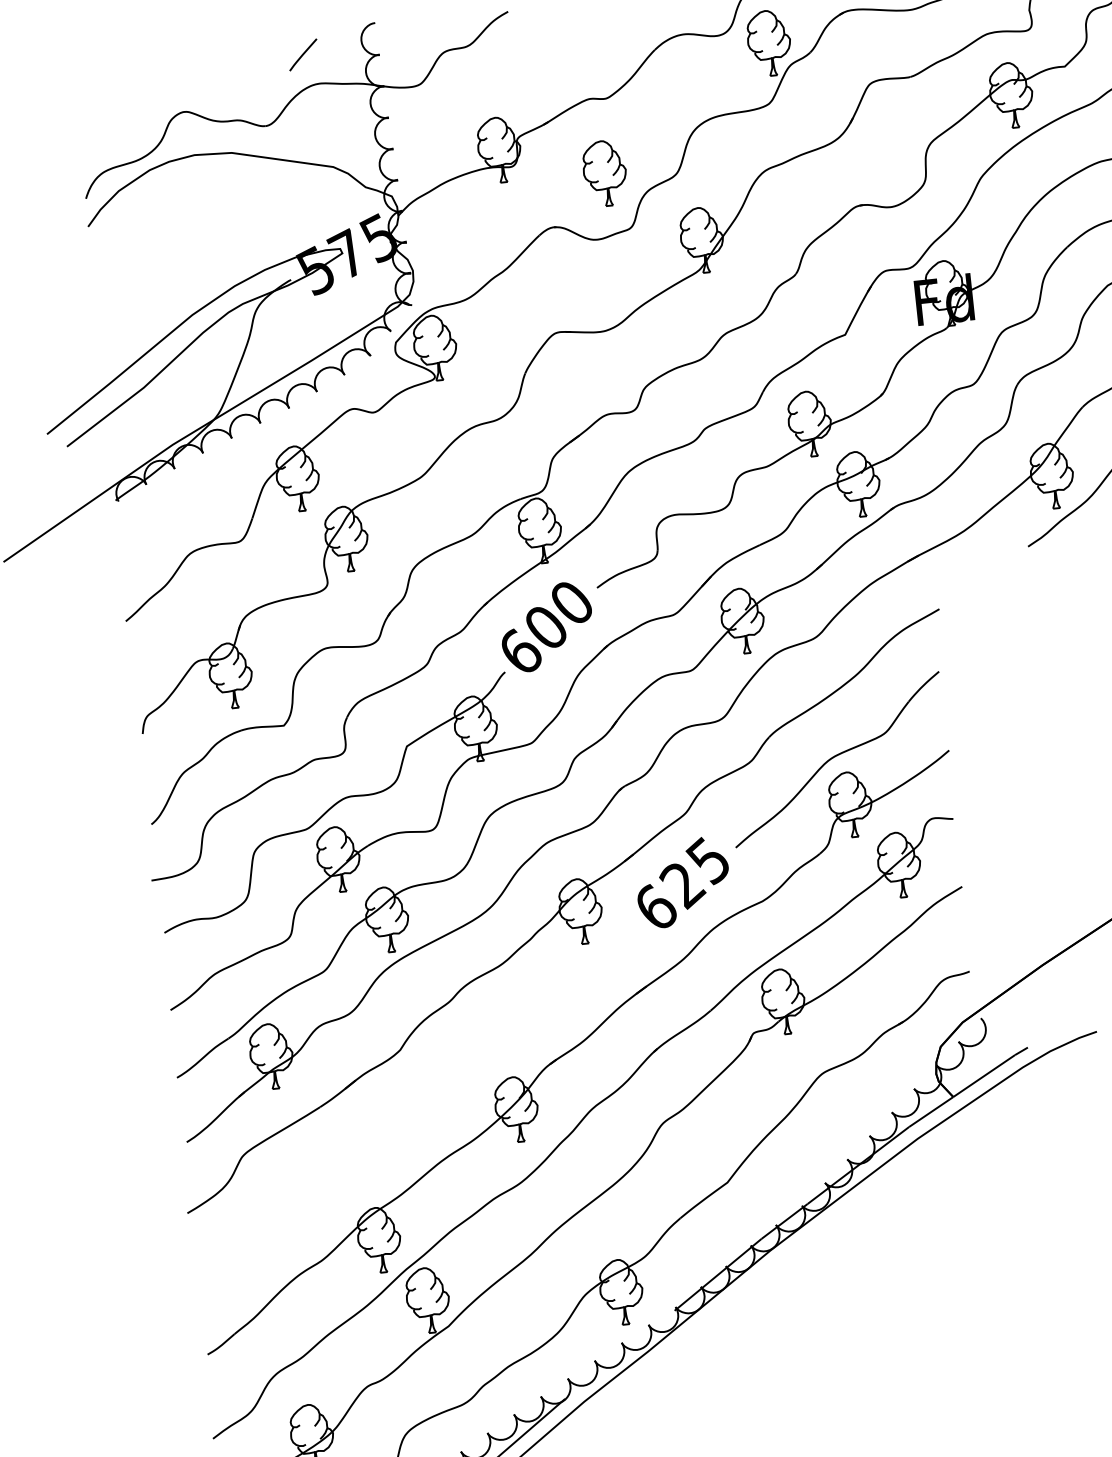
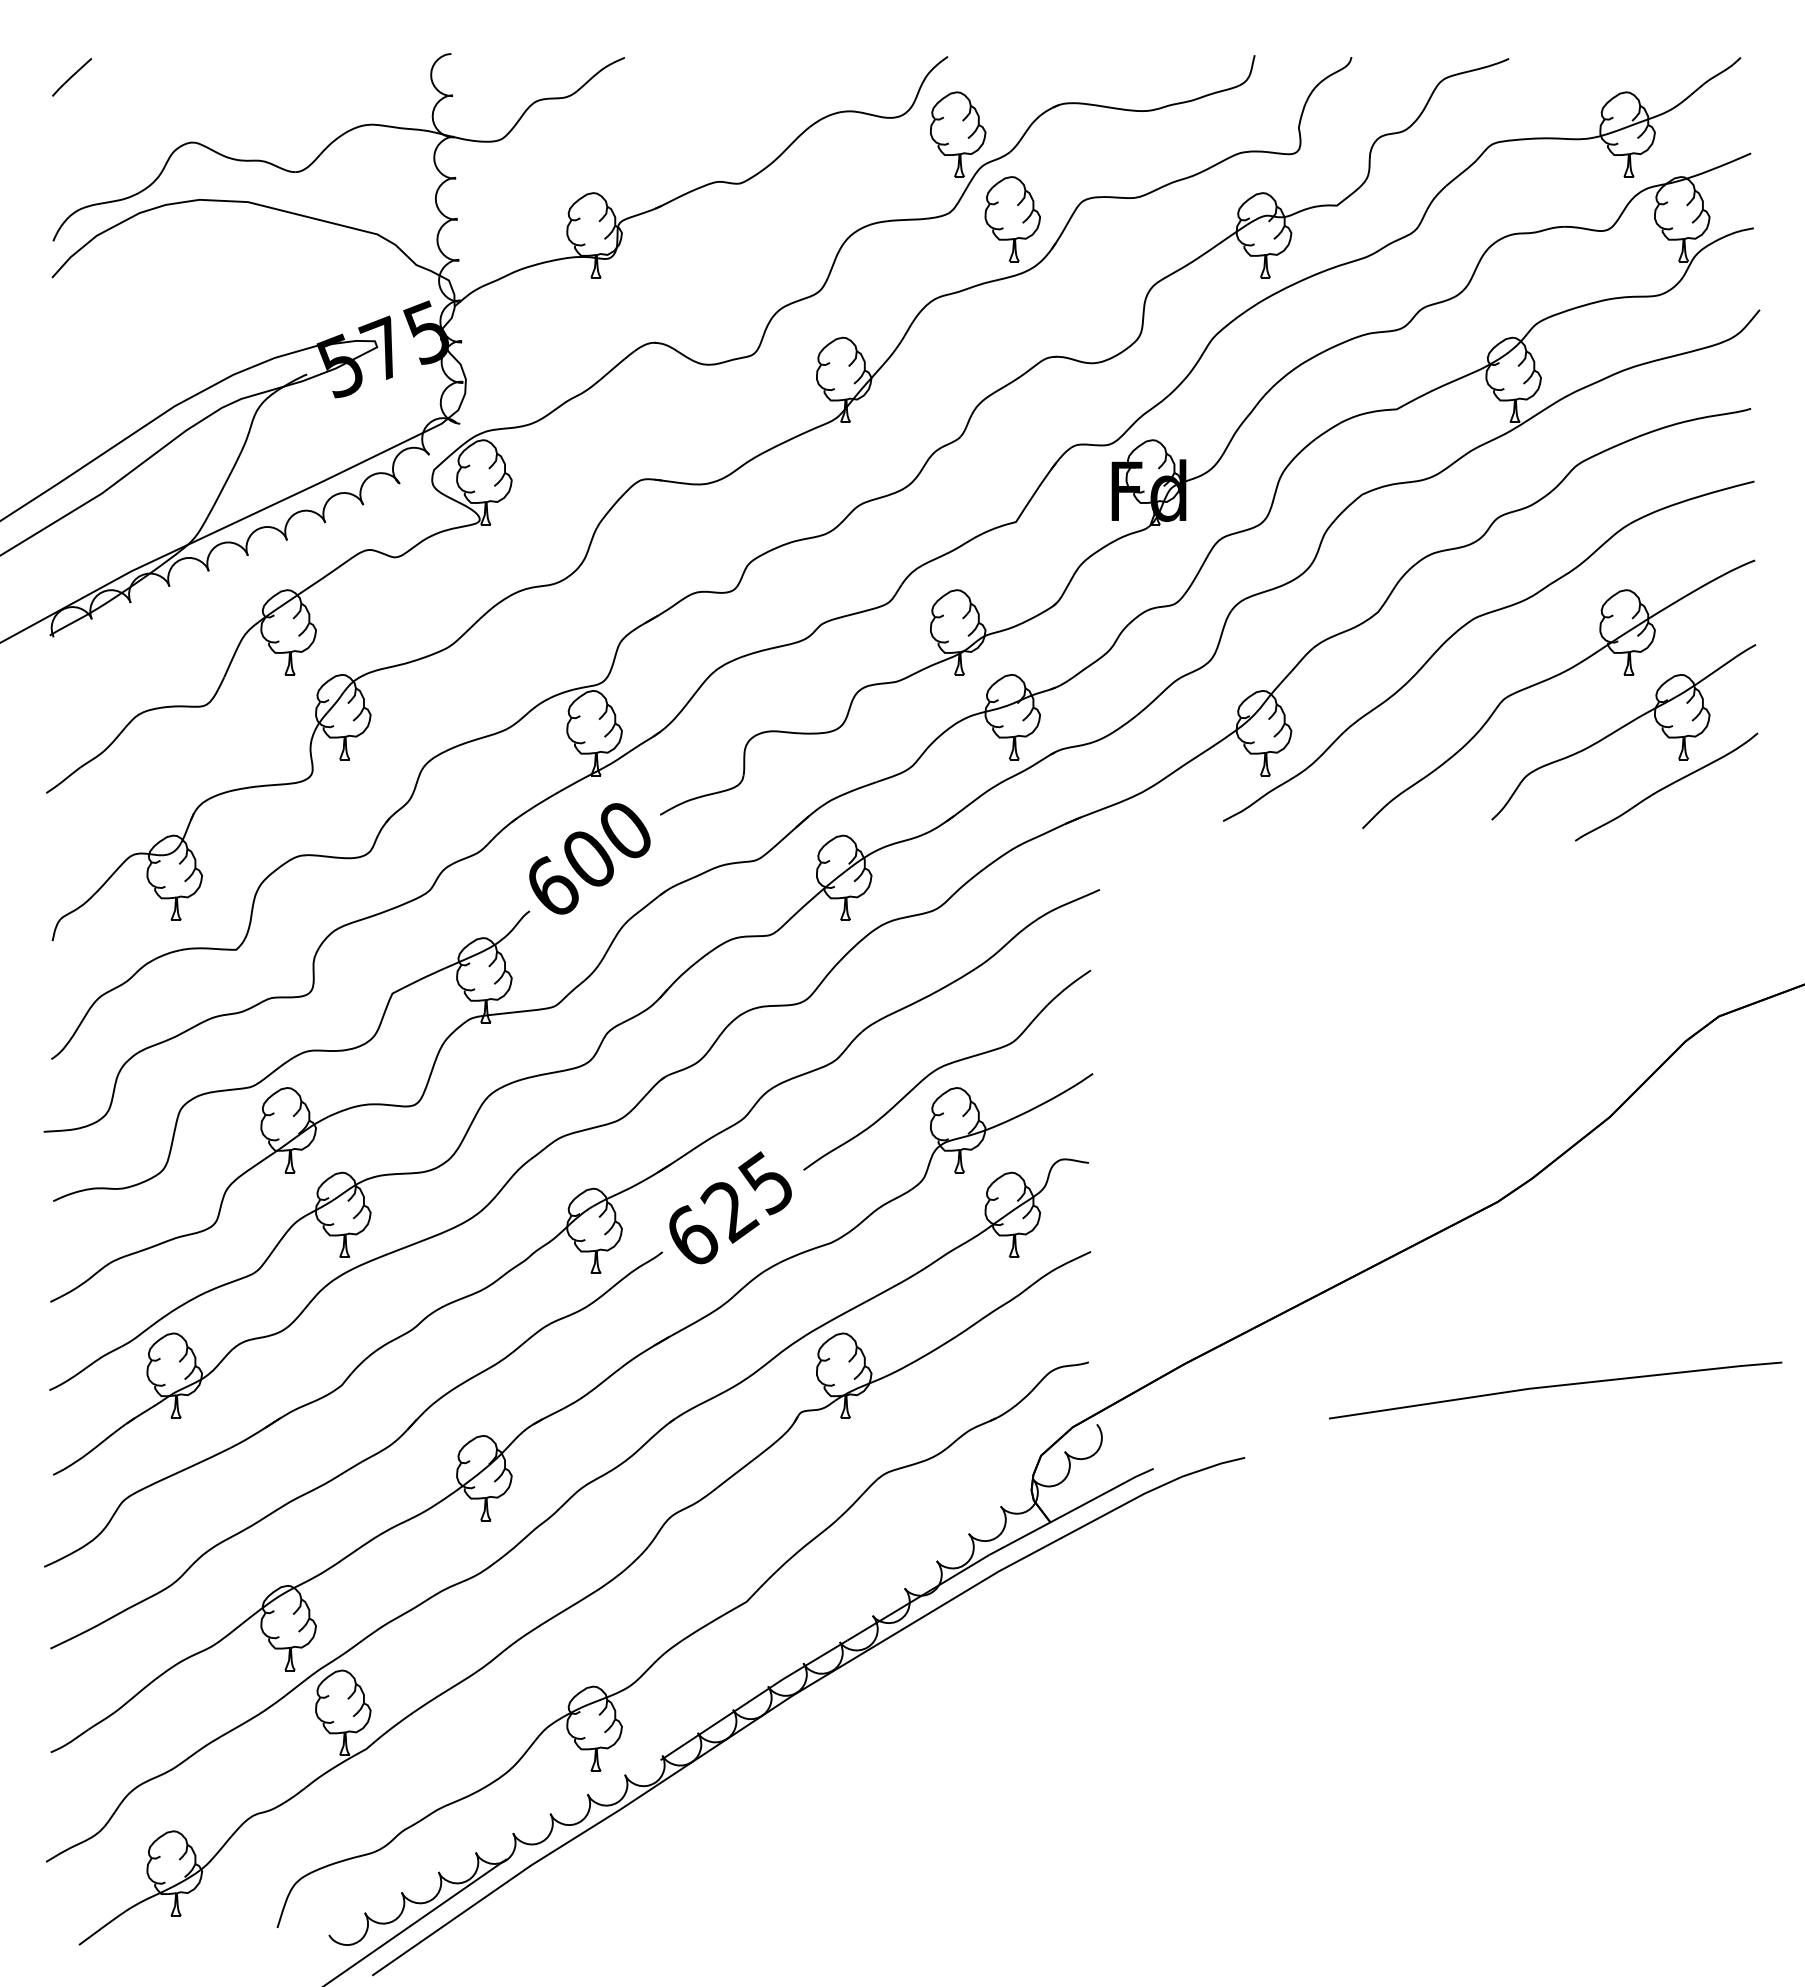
line: (303, 55) -> (72, 77), moved
part: (604, 173) -> (1012, 219), moved
part: (422, 1105) -> (363, 1459), added

